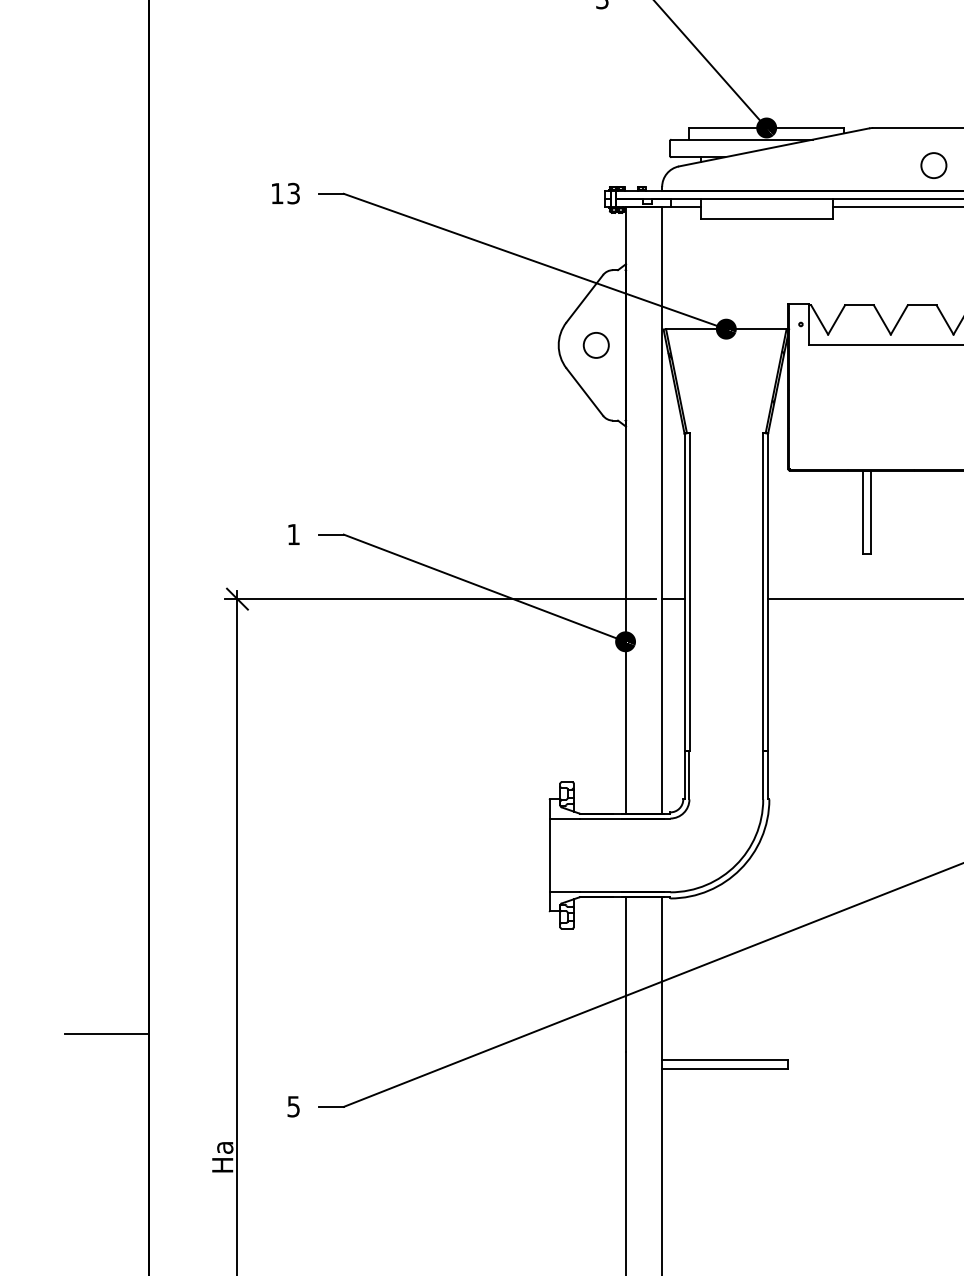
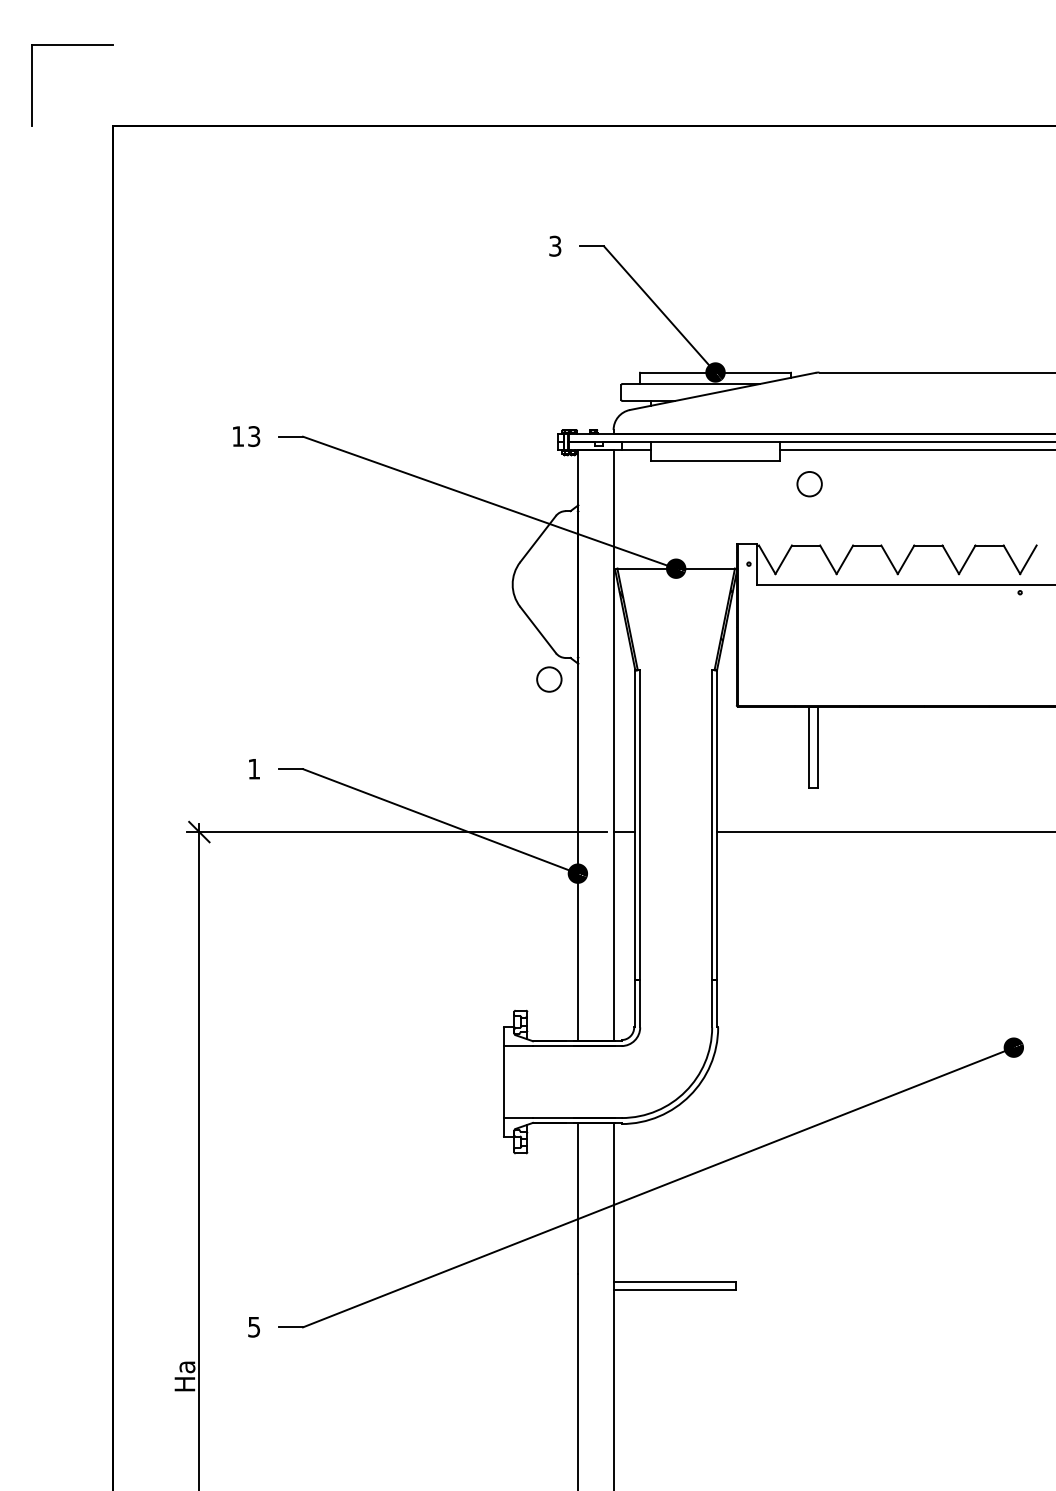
circle: (933, 165) -> (809, 484), moved
circle: (596, 345) -> (549, 679), moved
line: (107, 1033) -> (72, 1255), removed

